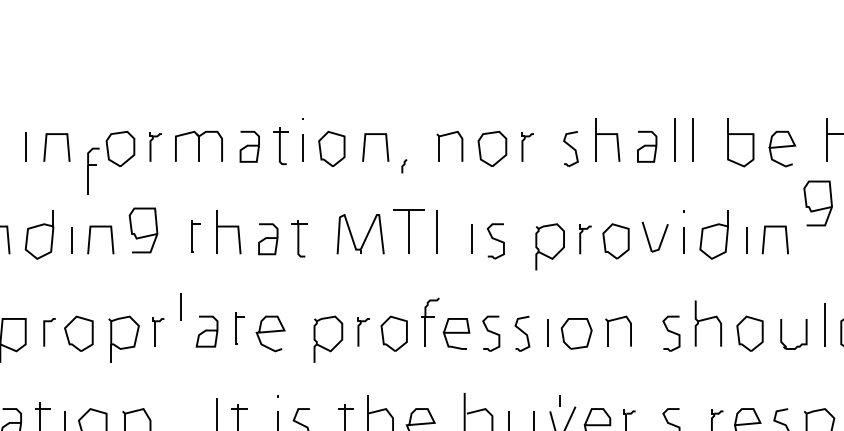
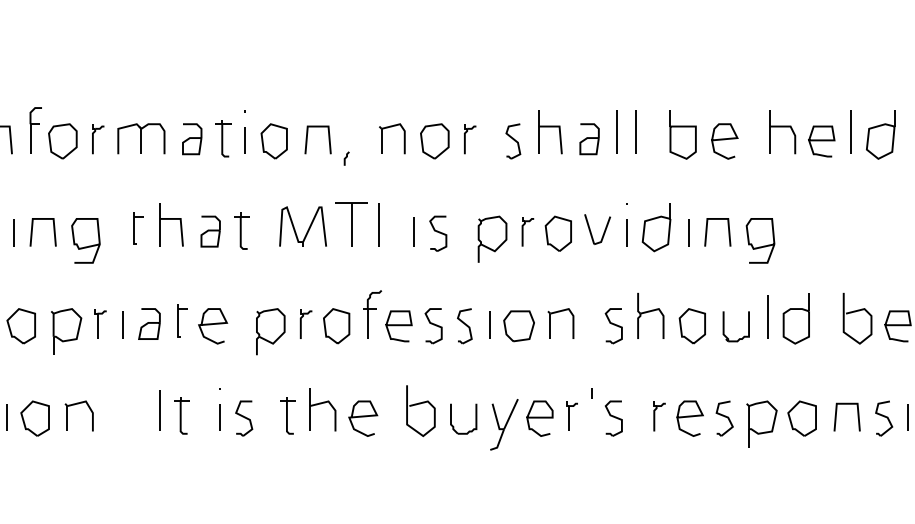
part: (93, 171) -> (35, 130), moved
curve: (821, 208) -> (763, 245), moved
curve: (143, 236) -> (85, 246), moved
line: (180, 306) -> (122, 324), moved
line: (559, 401) -> (591, 393), moved

